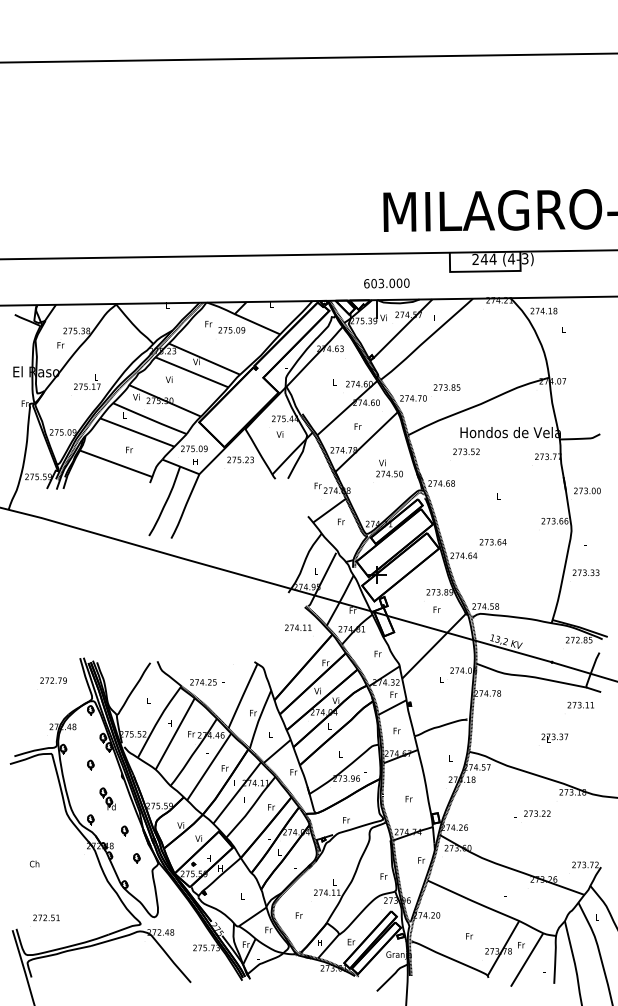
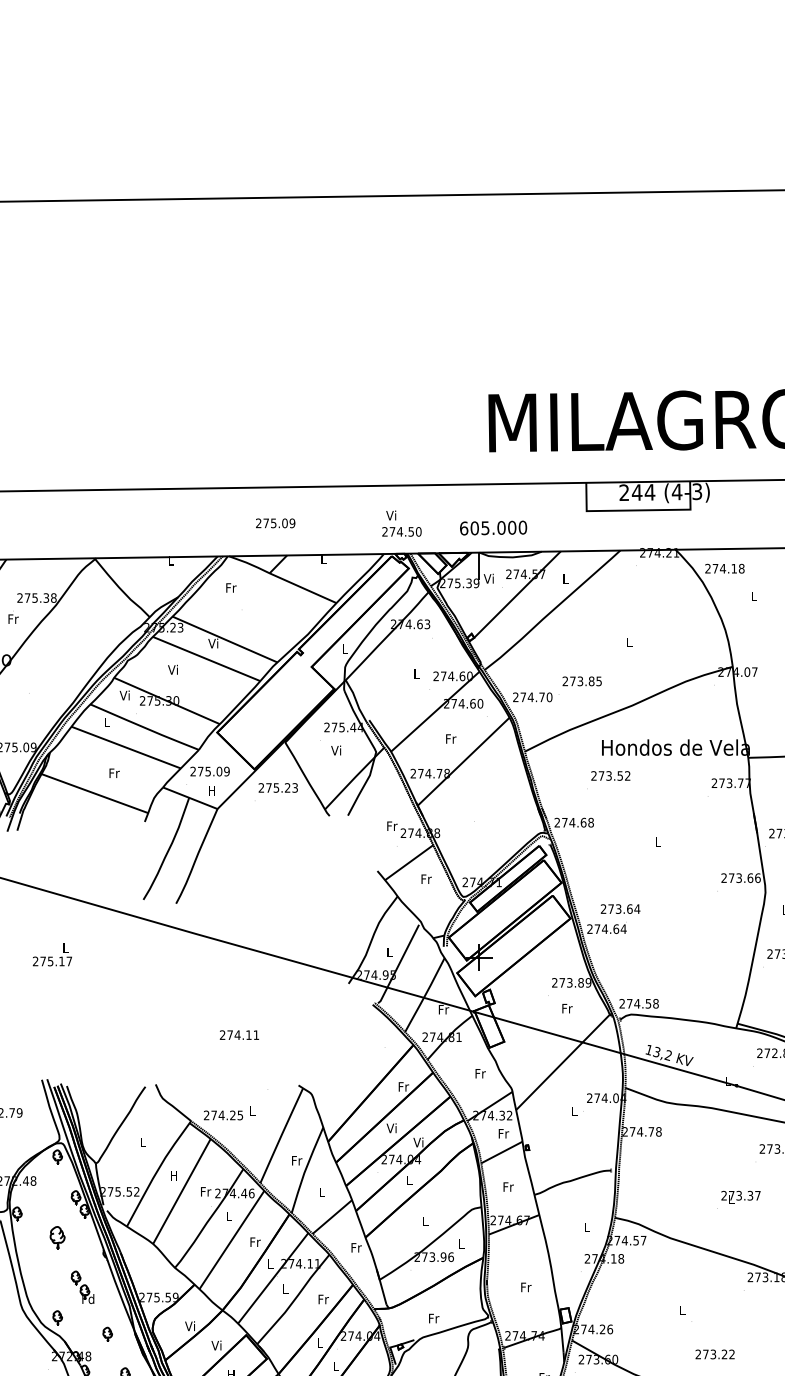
text: (381, 282) -> (485, 526), 603.000 -> 605.000
text: (231, 330) -> (275, 523), moved
text: (87, 381) -> (52, 953), moved
text: (389, 468) -> (401, 523), moved
text: (492, 542) -> (619, 909), moved
text: (298, 627) -> (239, 1034), moved
part: (90, 764) -> (57, 1236), size x1.6
text: (537, 813) -> (715, 1354), moved

